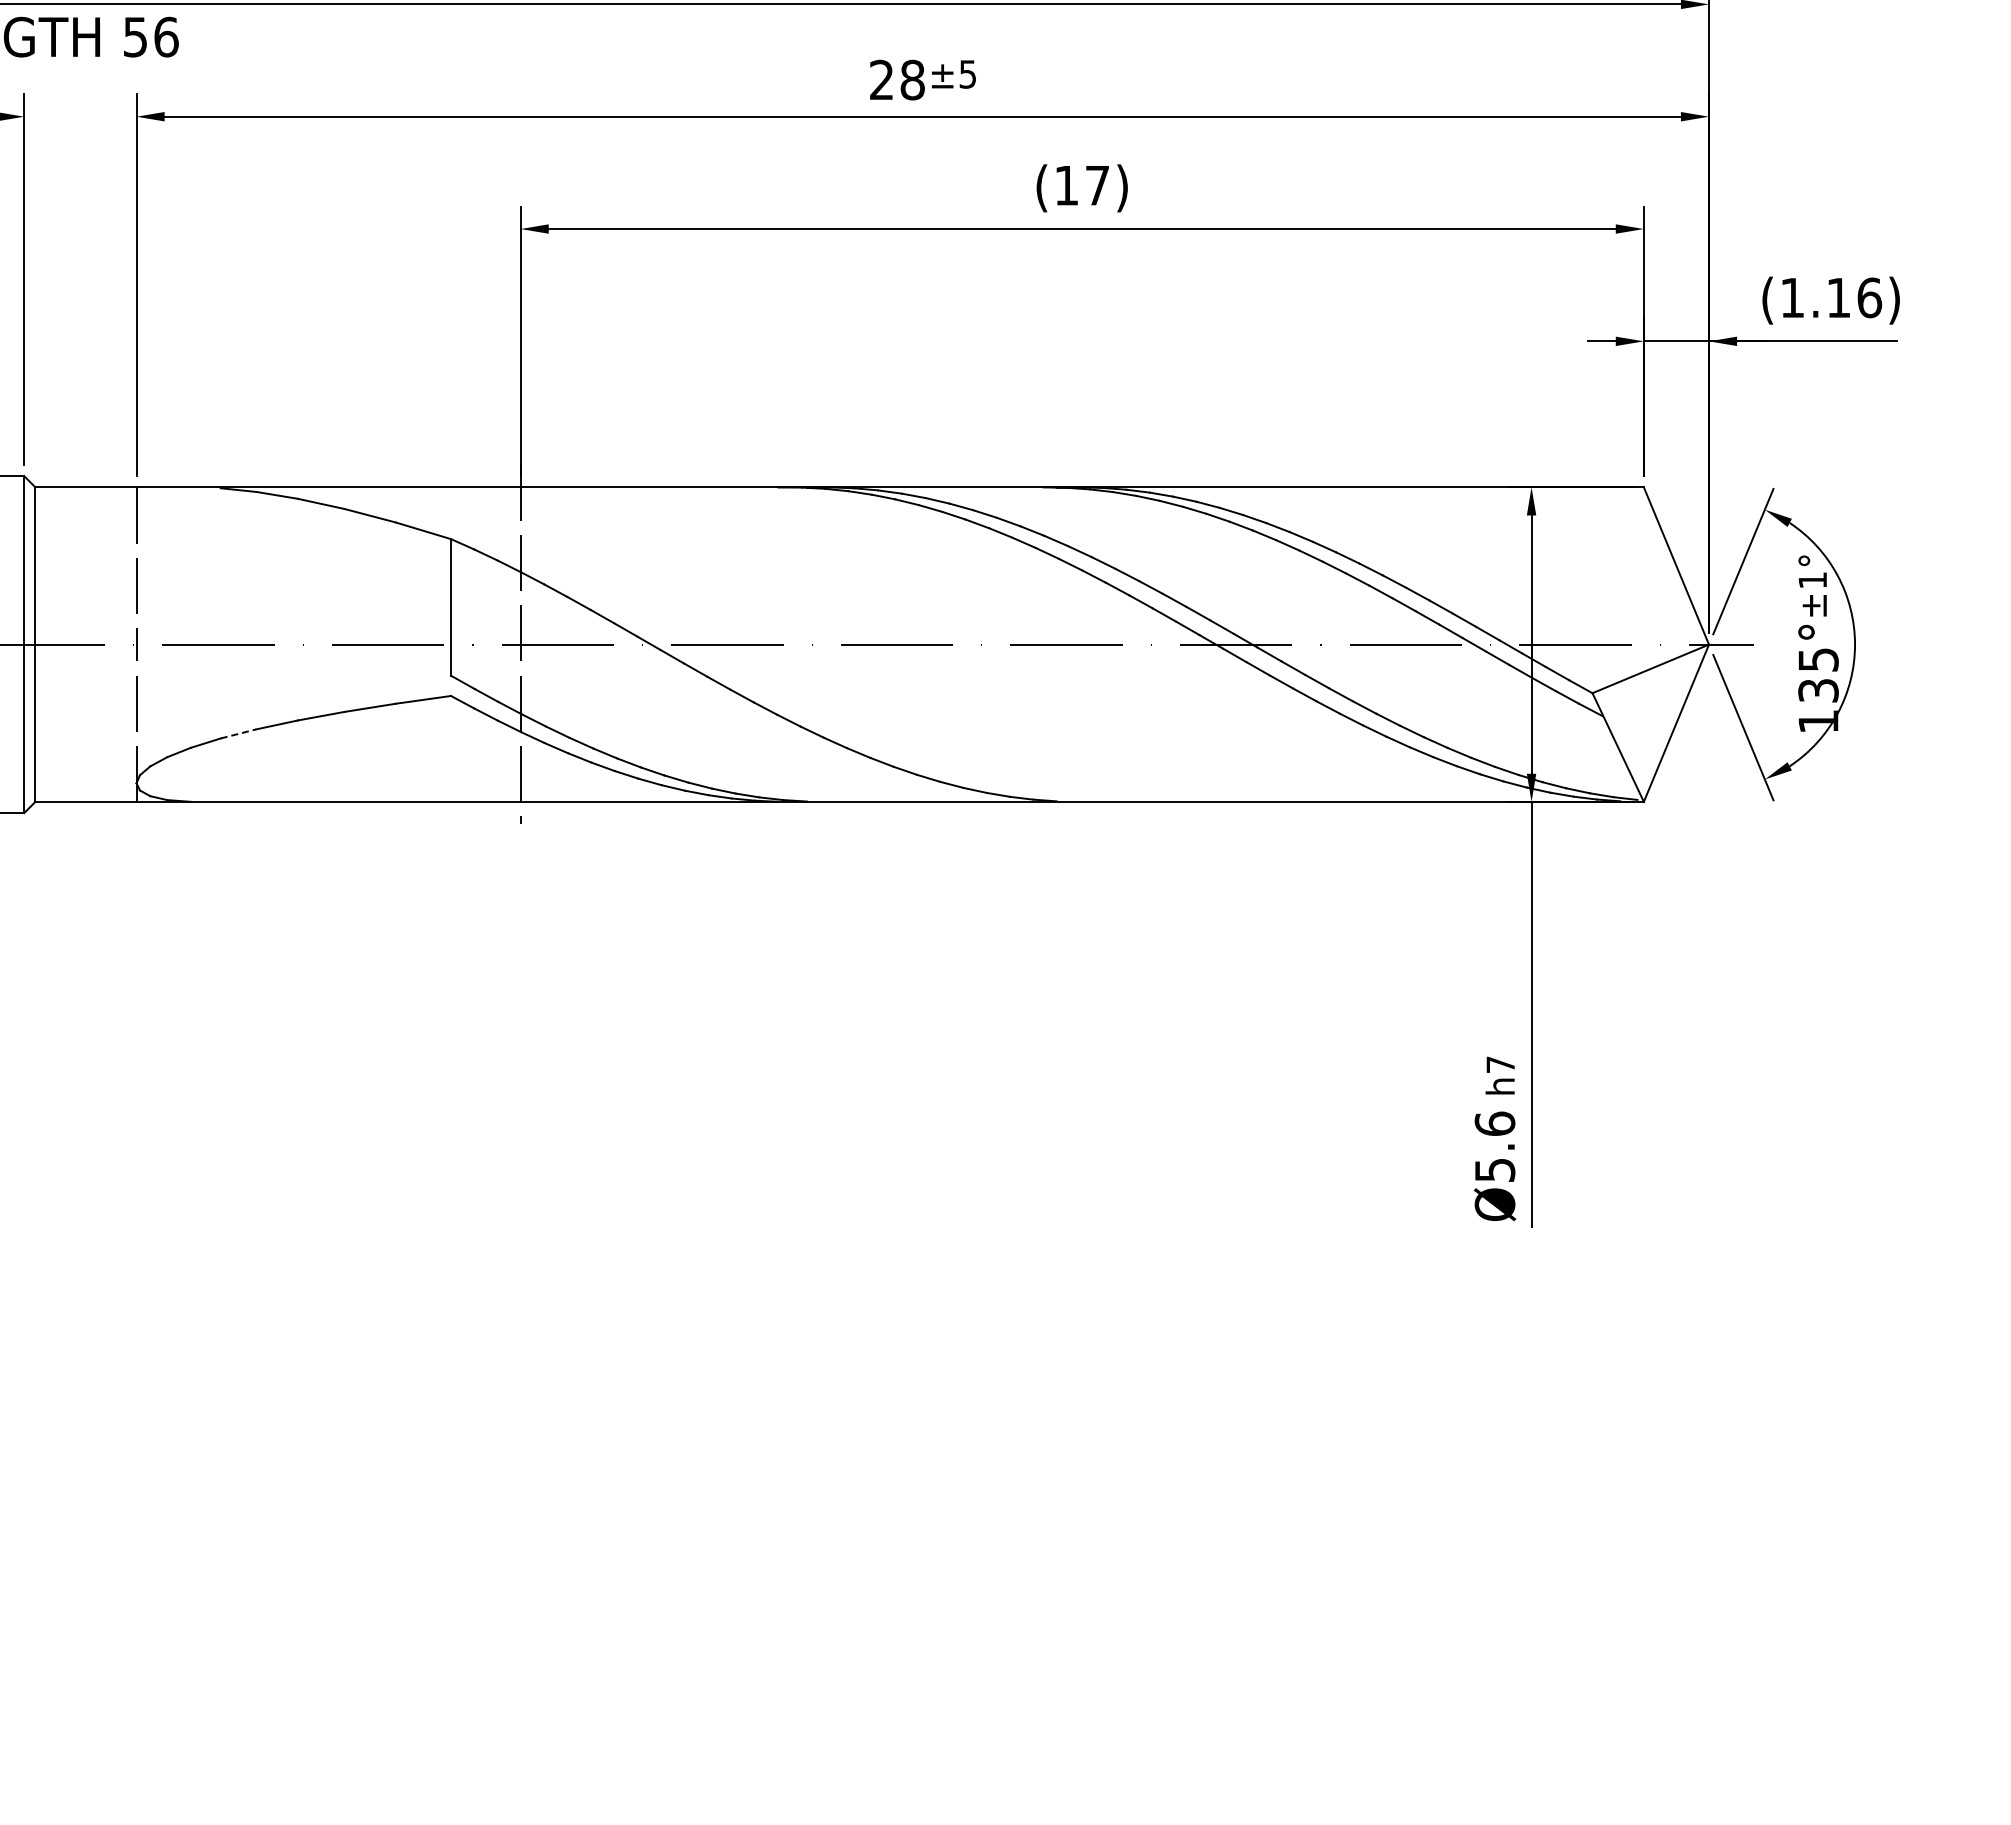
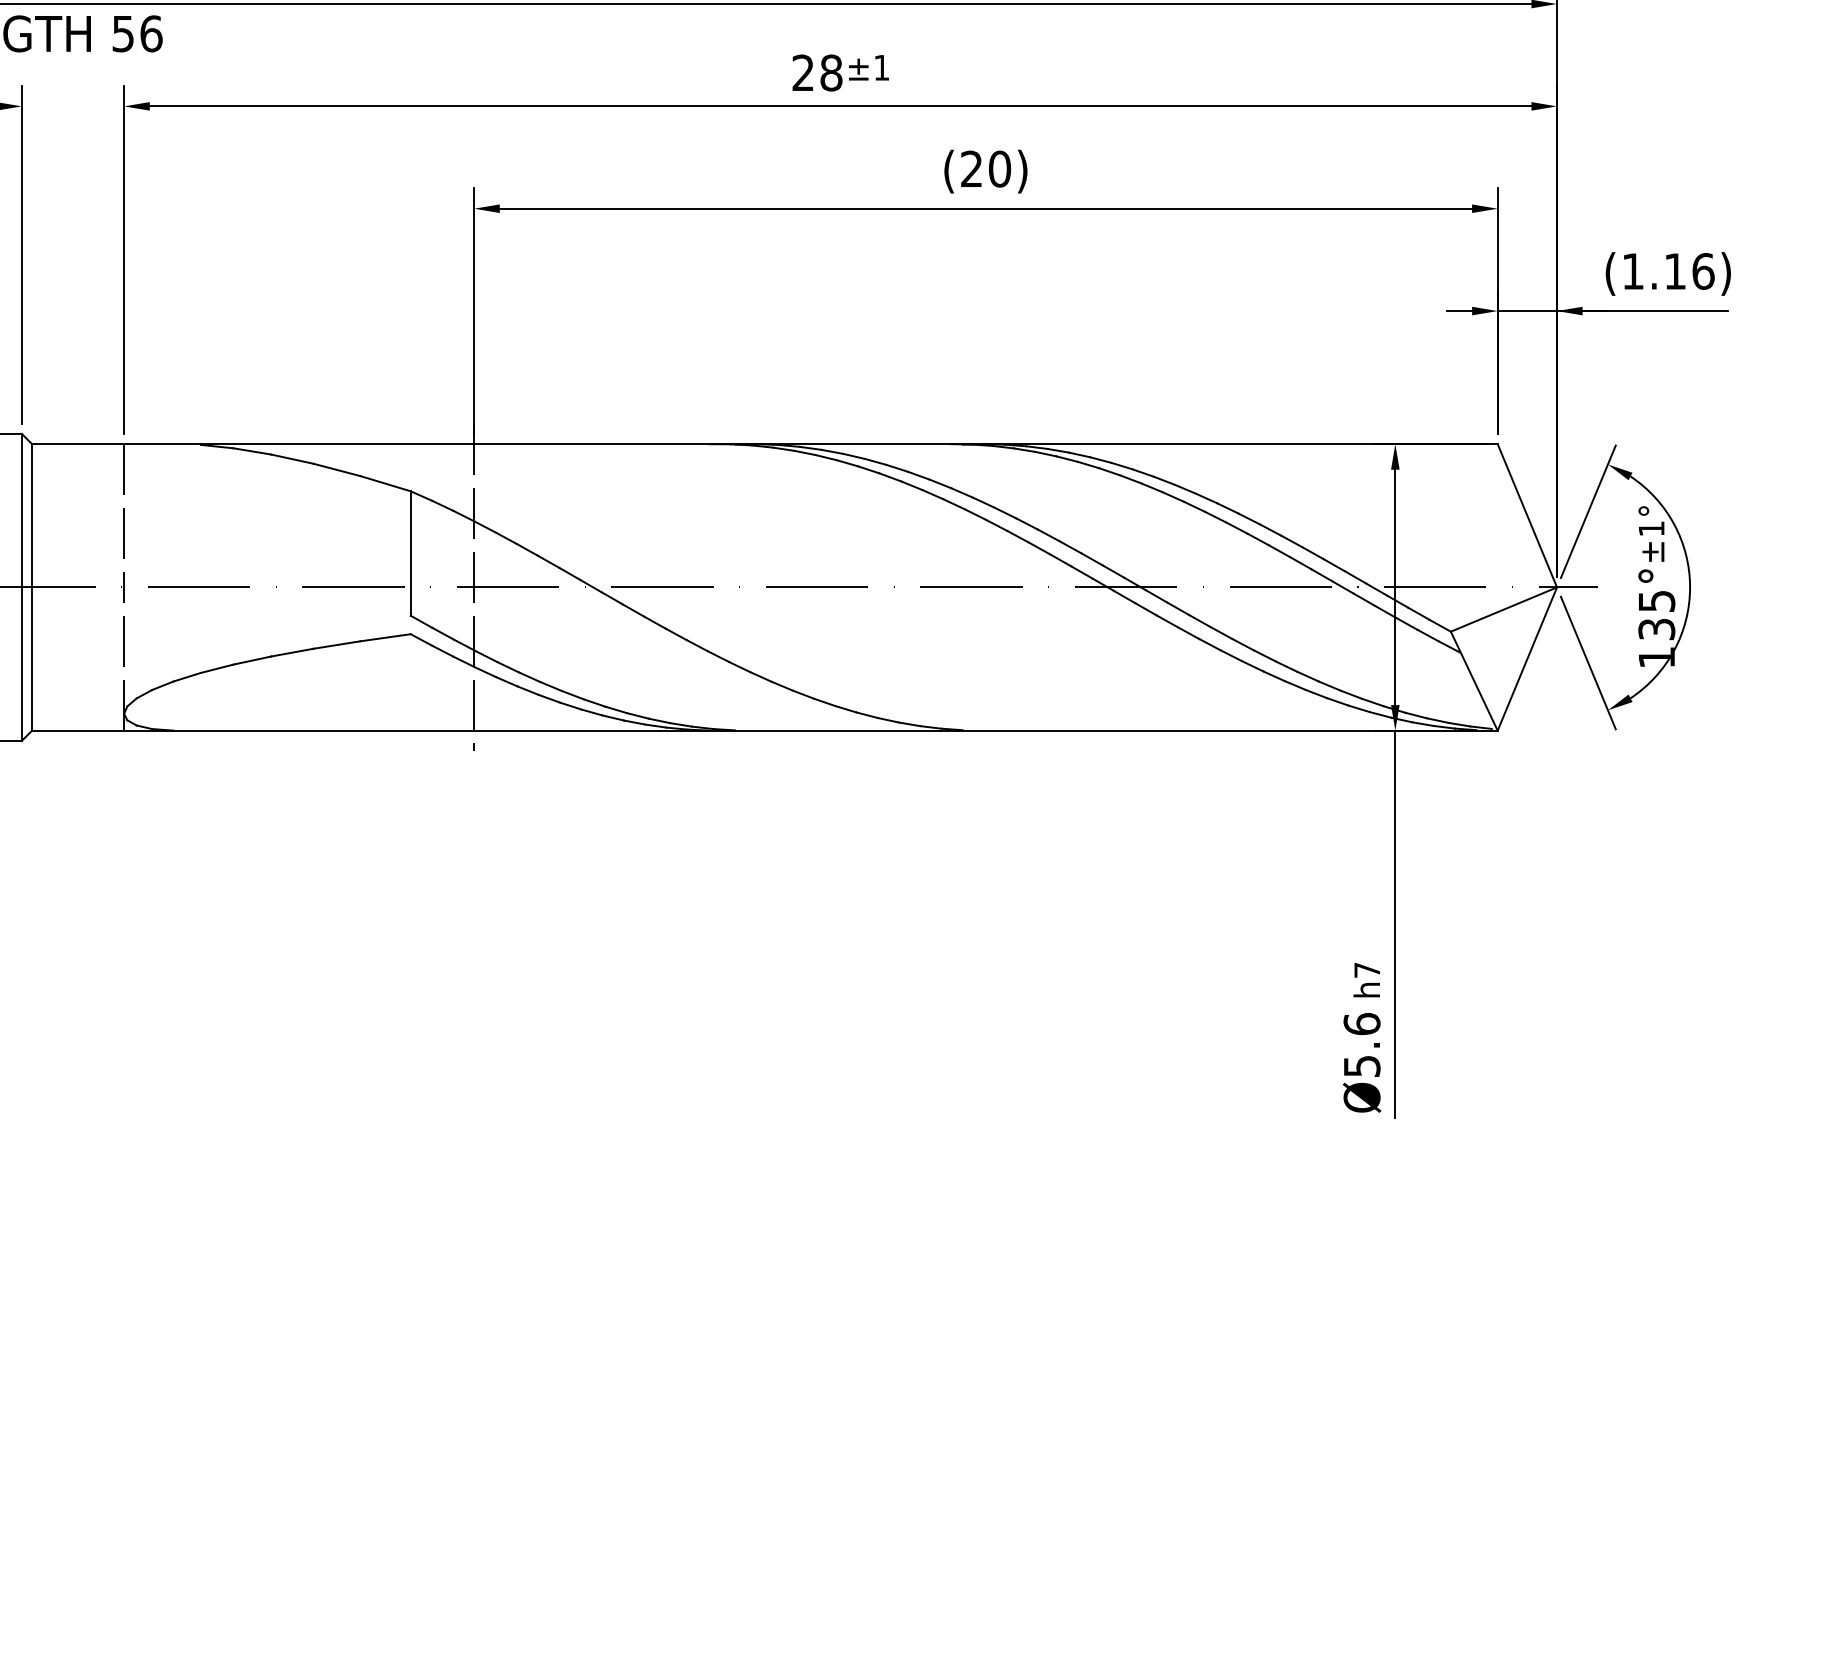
text: (967, 74) -> (881, 67), ±5 -> ±1
text: (1082, 185) -> (986, 169), (17) -> (20)
line: (239, 733) -> (218, 668), dashed -> solid

